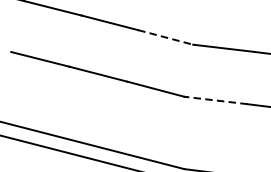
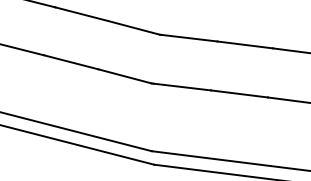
line: (165, 36) -> (134, 27), dashed -> solid
line: (217, 101) -> (182, 87), dashed -> solid

